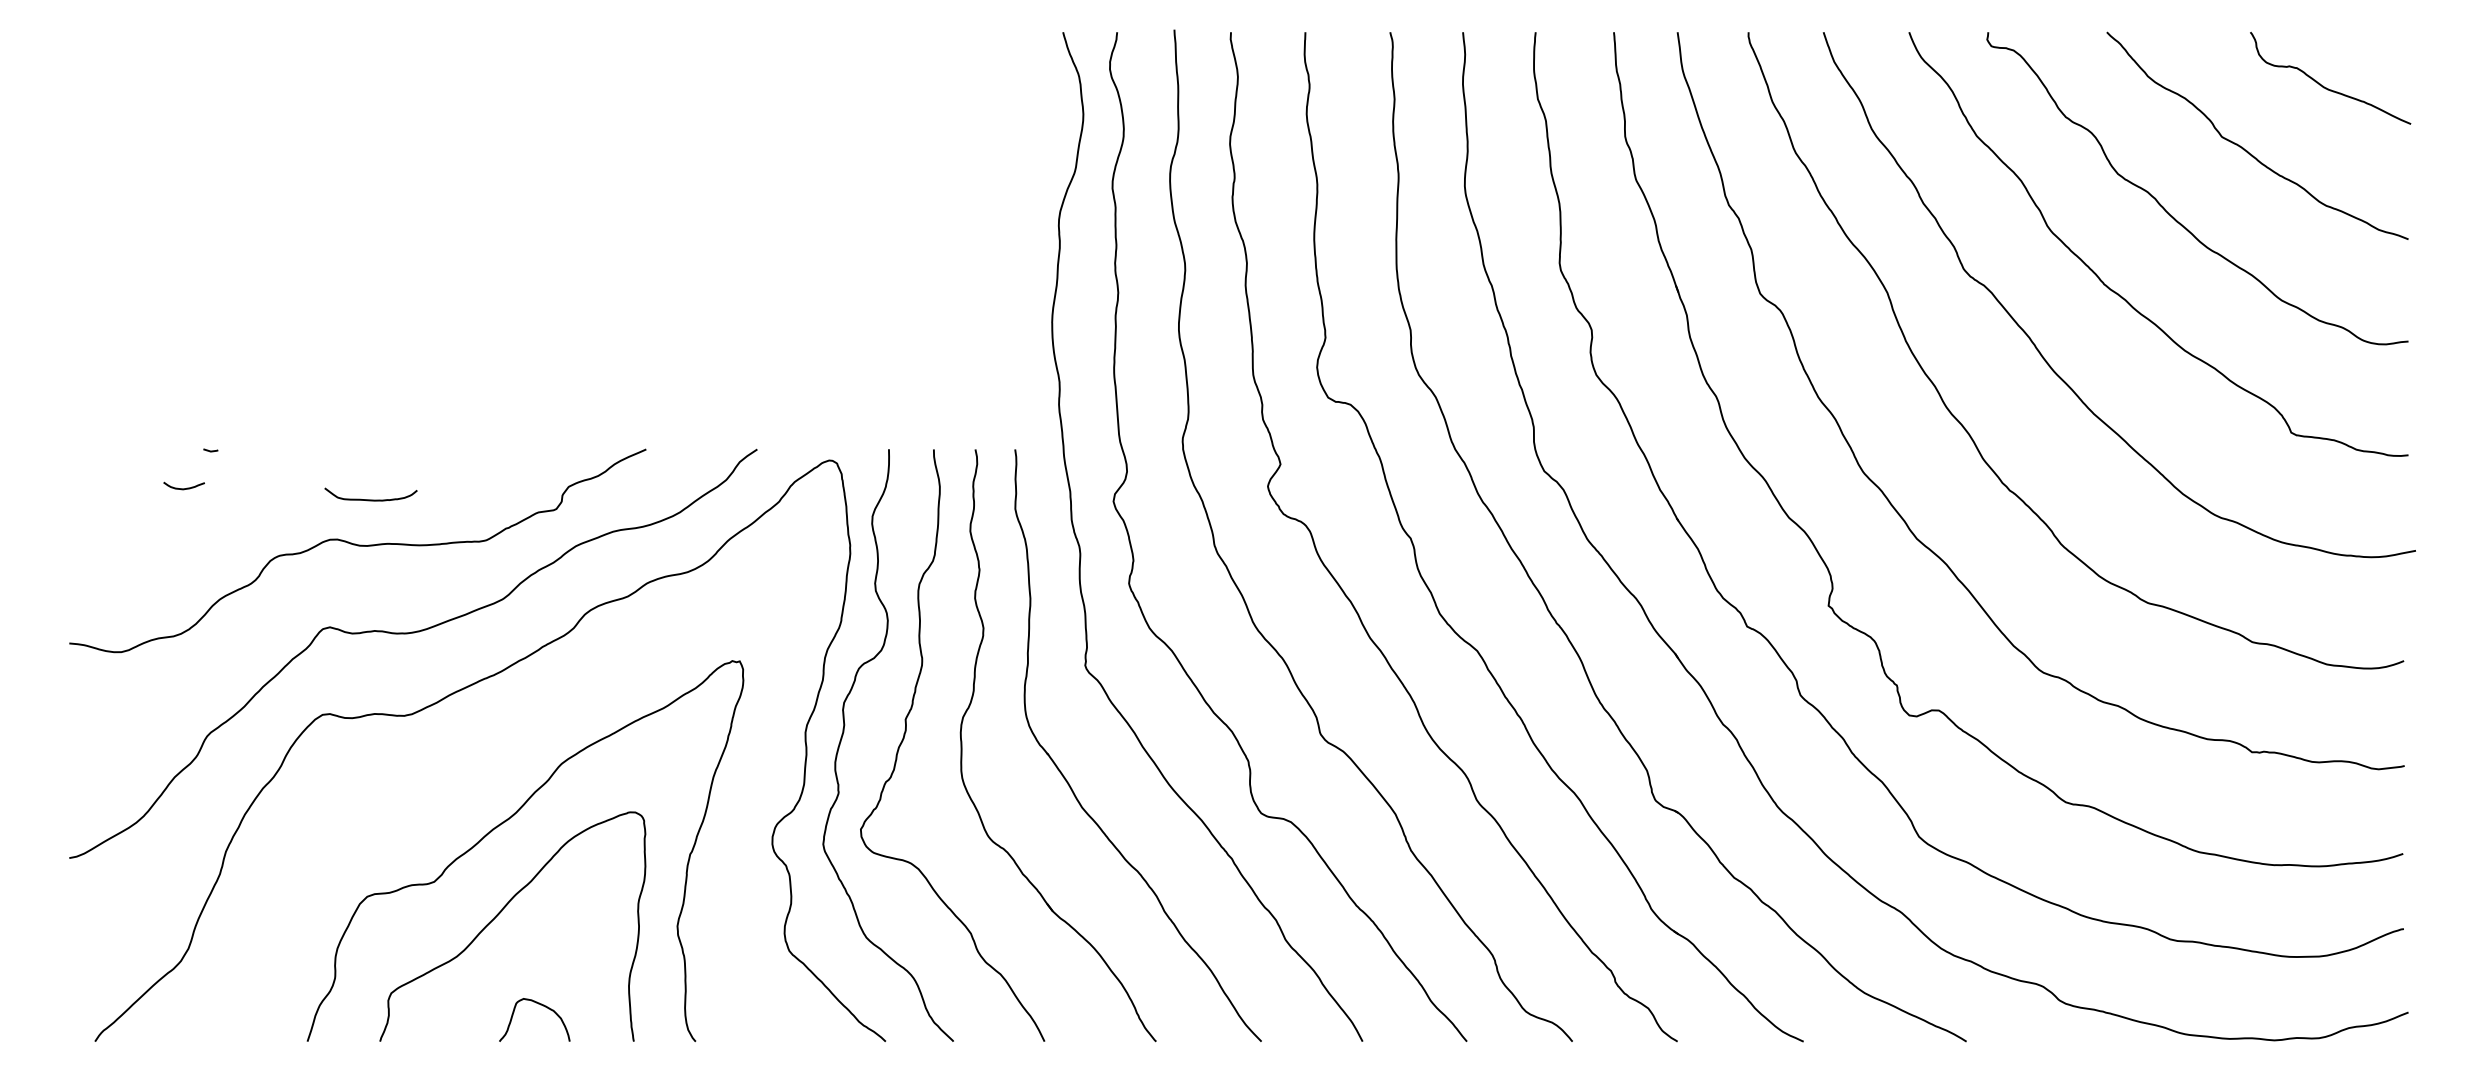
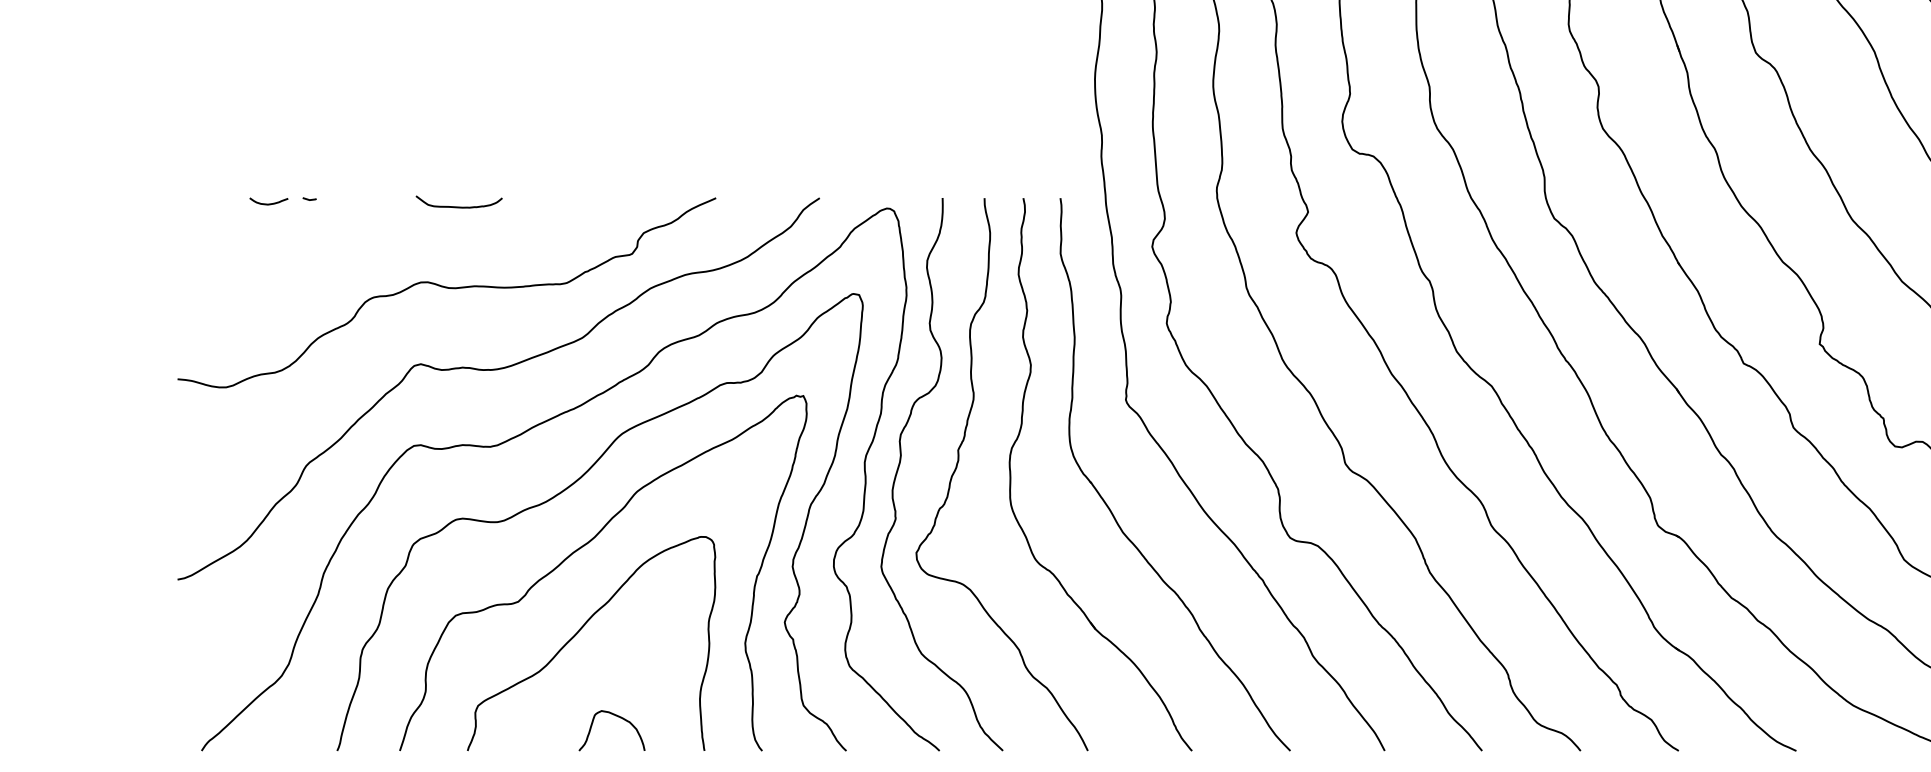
curve: (183, 488) -> (268, 203), moved
curve: (370, 499) -> (458, 206), moved
curve: (492, 757) -> (572, 485), added

